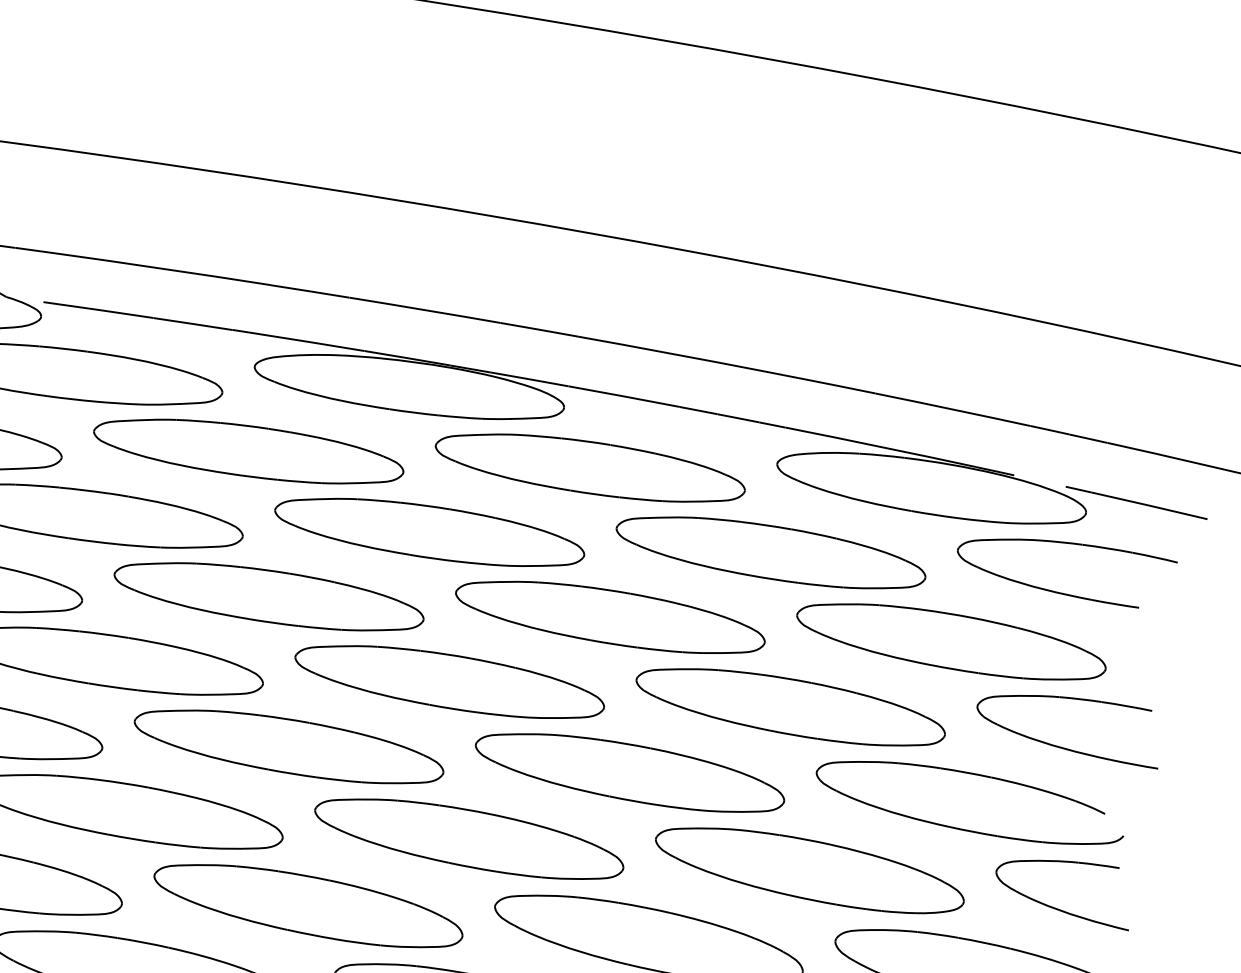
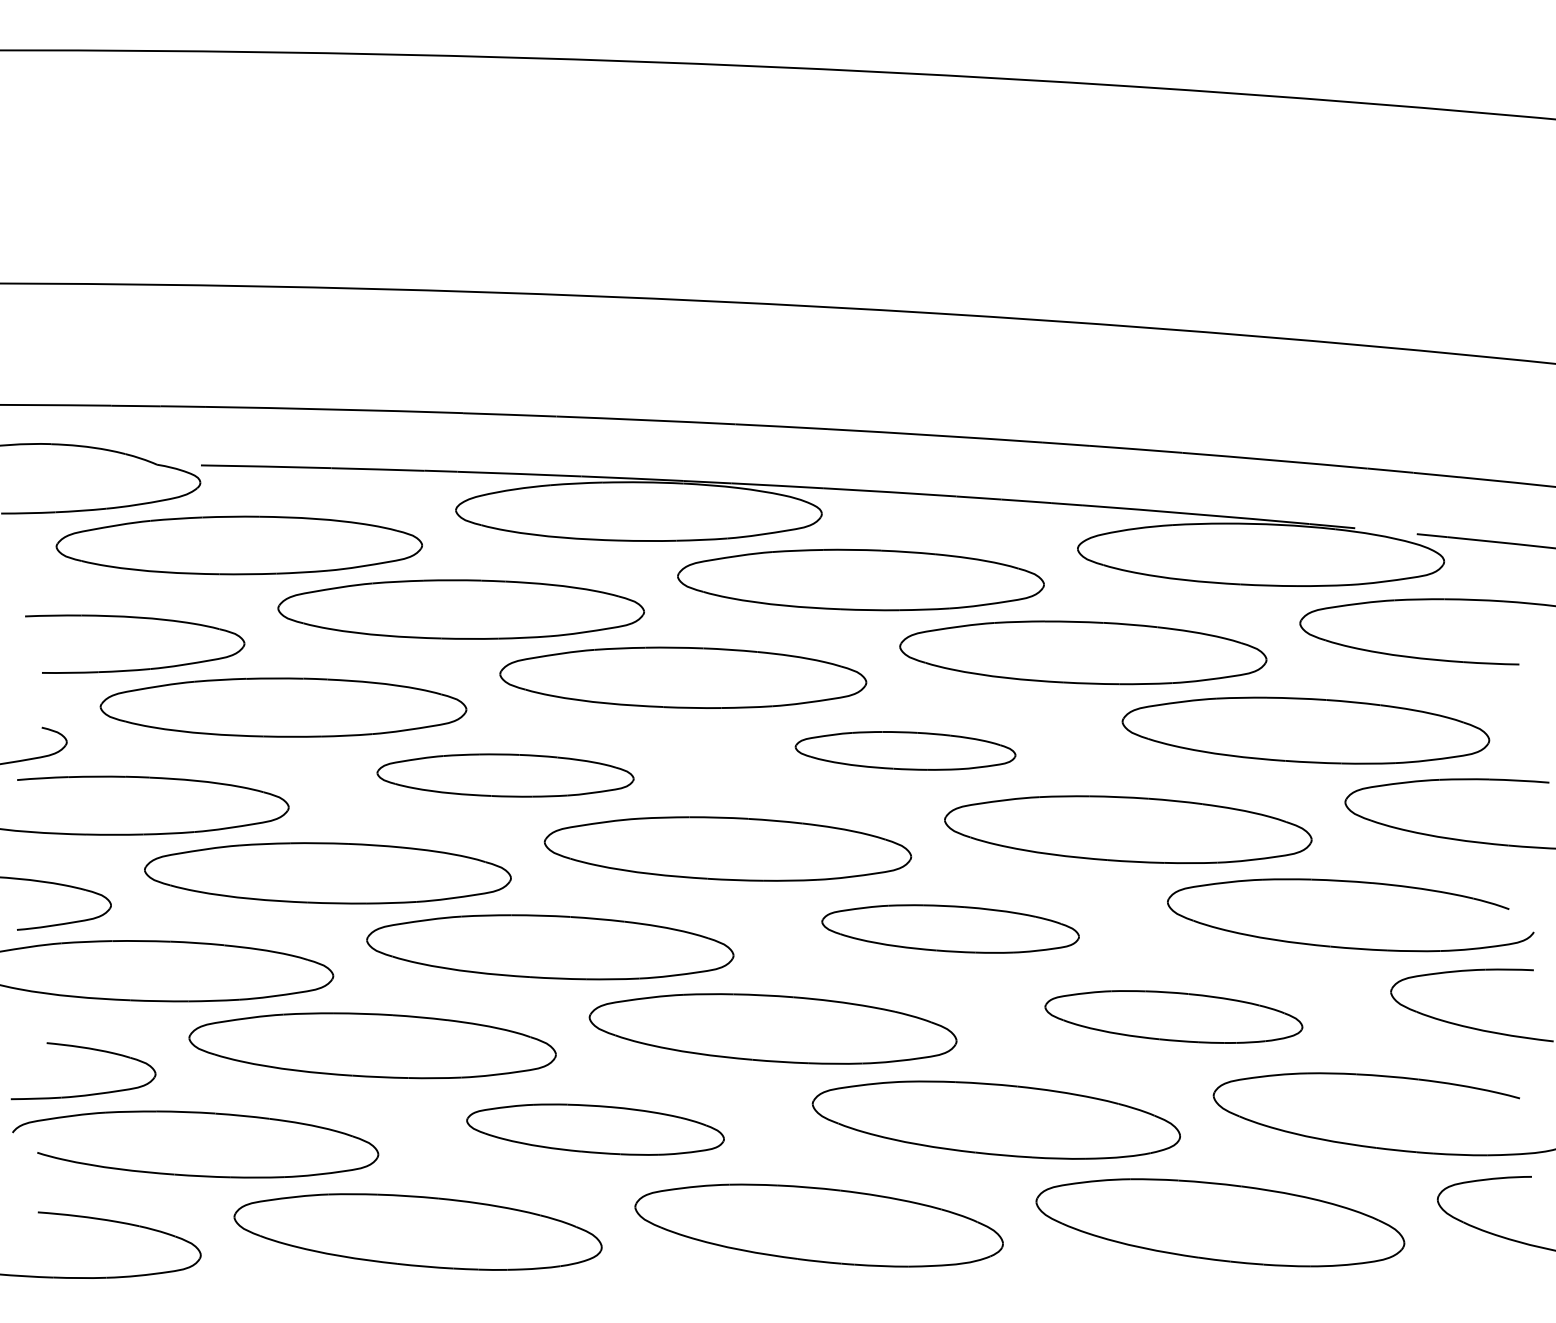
part: (269, 596) -> (505, 775), size x0.7
part: (610, 616) -> (905, 750), size x0.6
part: (629, 772) -> (950, 928), size x0.7
part: (809, 869) -> (1173, 1016), size x0.7
part: (308, 905) -> (595, 1129), size x0.7

